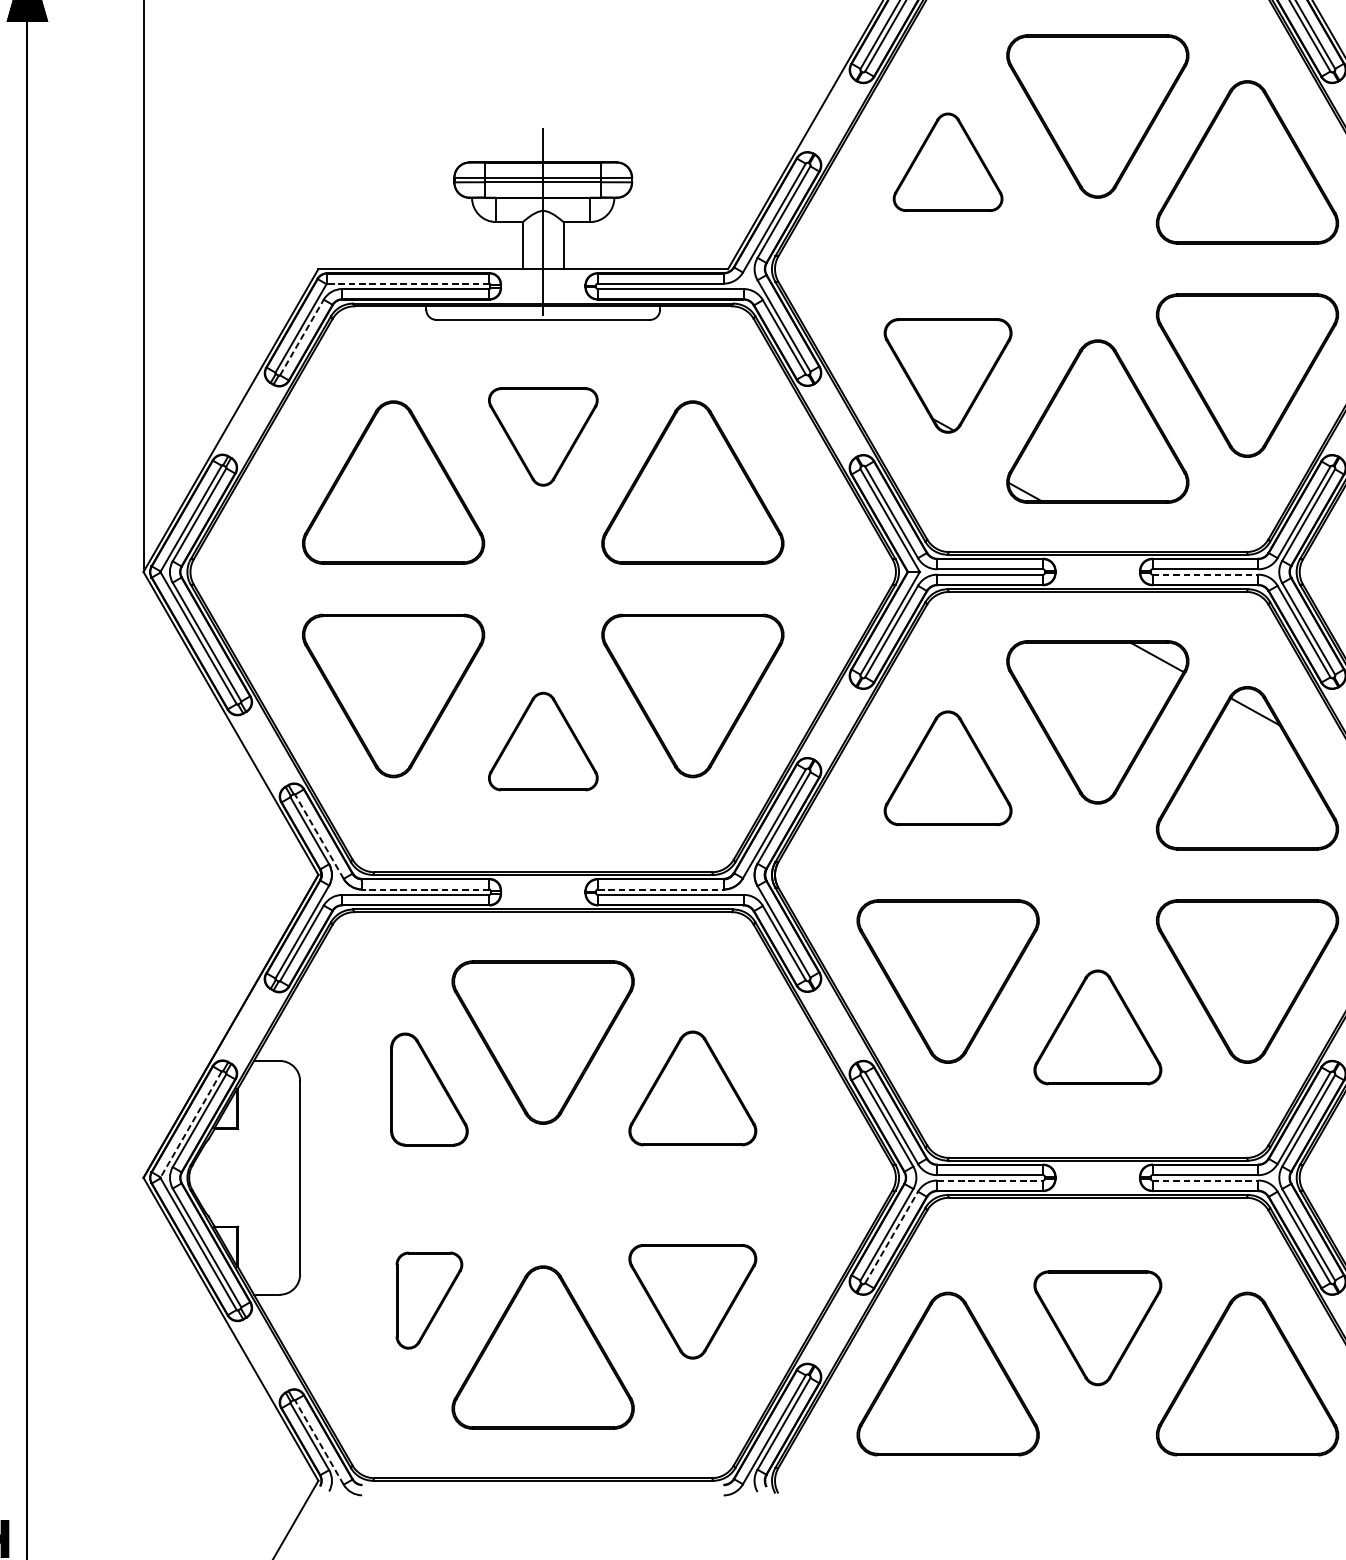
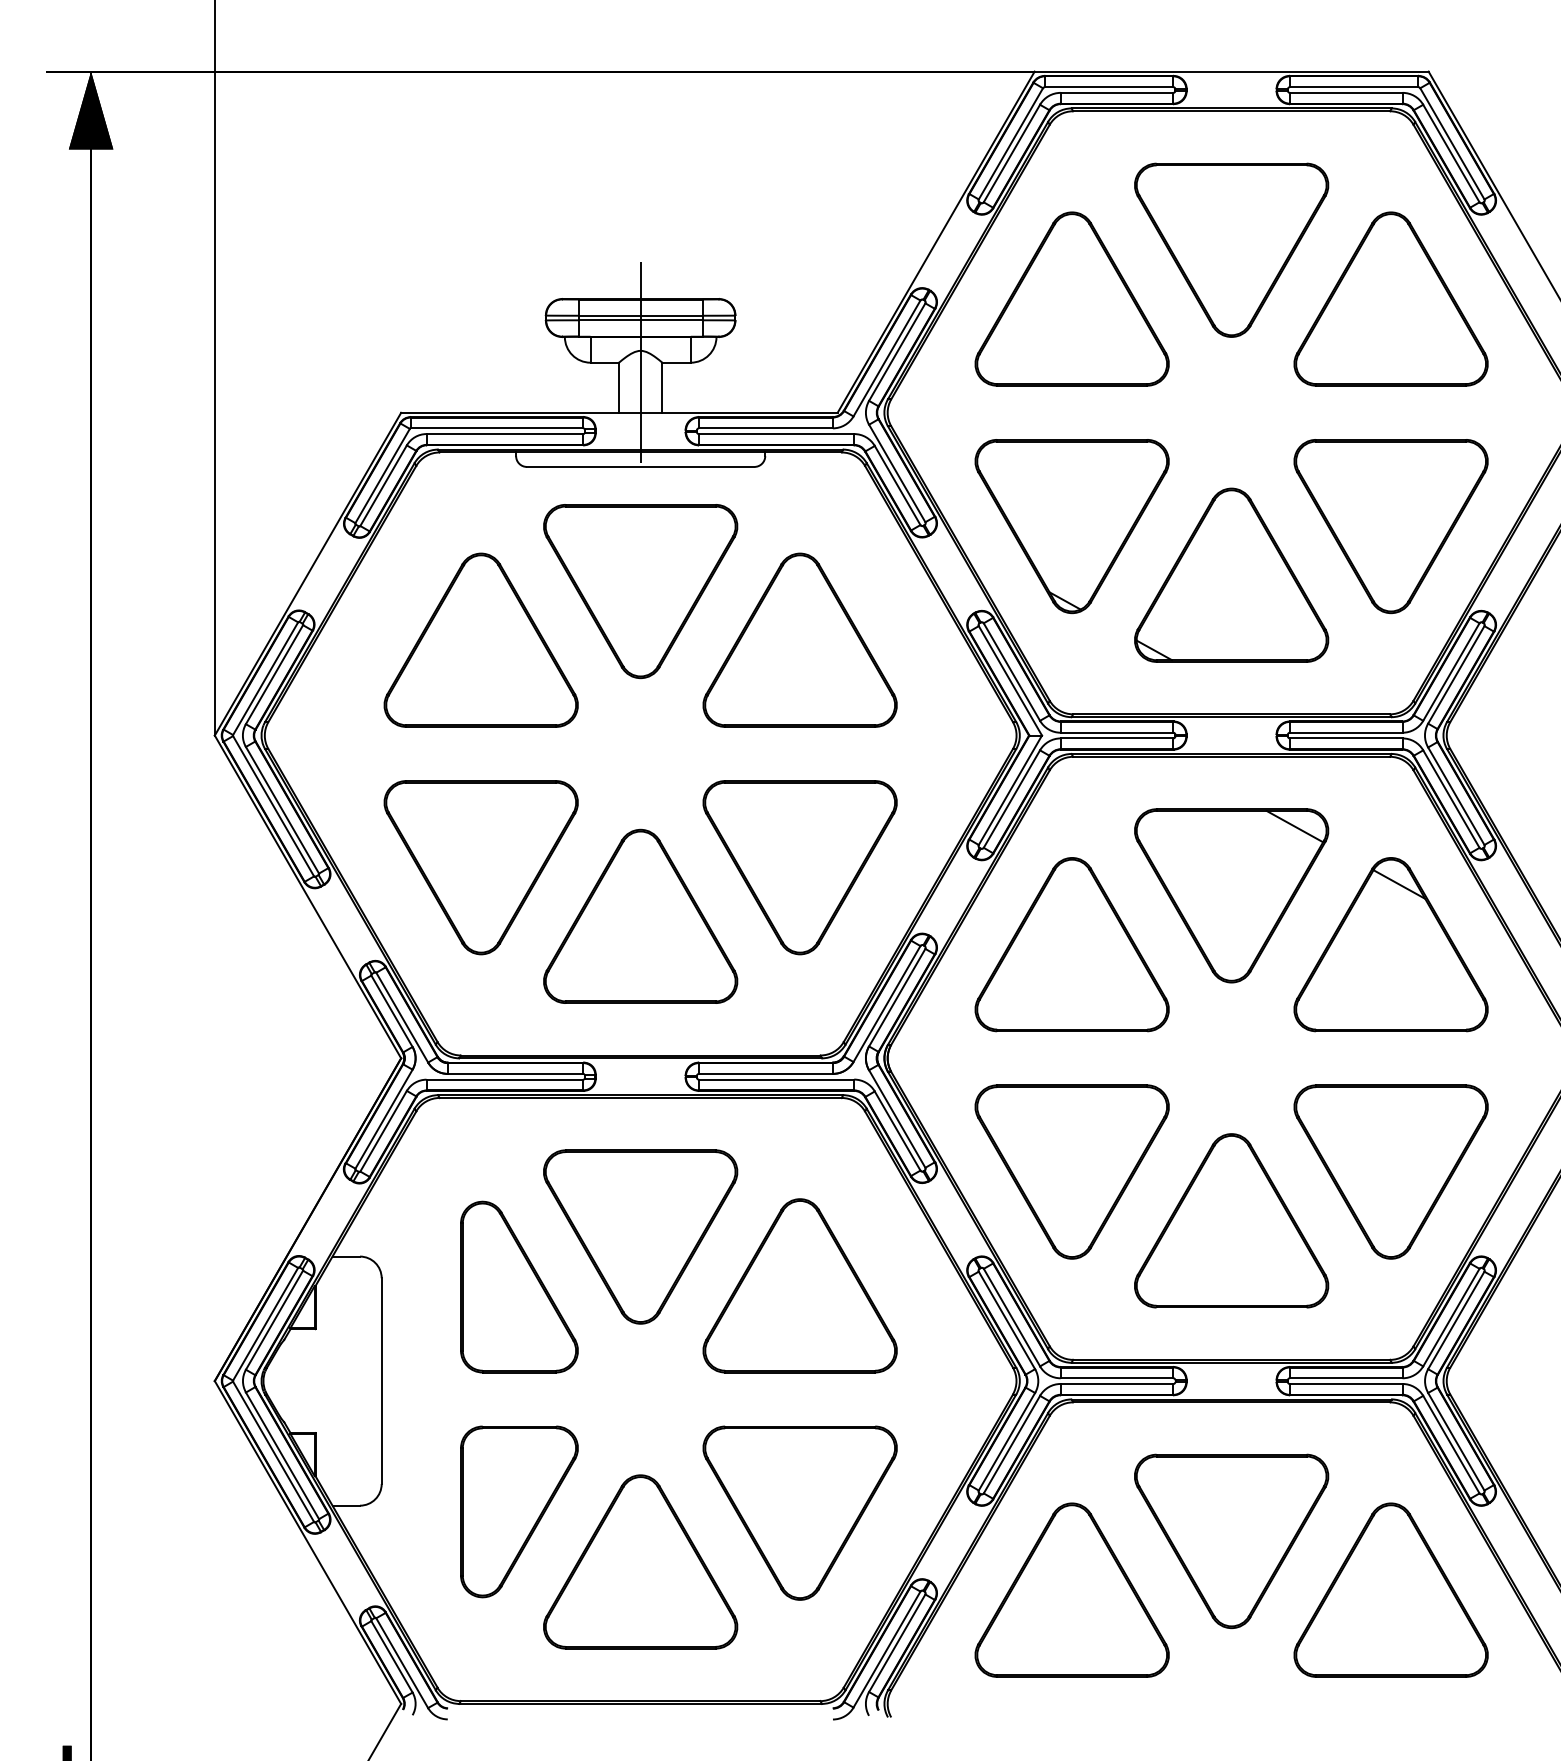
part: (947, 161) -> (1071, 298), size x1.67
line: (407, 283) -> (496, 428), dashed -> solid
line: (301, 337) -> (383, 485), dashed -> solid
part: (947, 375) -> (1071, 526), size x1.43
part: (543, 436) -> (640, 591), size x1.67
line: (1205, 574) -> (1346, 738), dashed -> solid
part: (543, 740) -> (640, 915), size x1.67
part: (947, 768) -> (1071, 944), size x1.43
line: (319, 836) -> (402, 1017), dashed -> solid
line: (425, 889) -> (515, 1073), dashed -> solid
line: (660, 889) -> (765, 1073), dashed -> solid
part: (1097, 1027) -> (1231, 1220), size x1.43
part: (692, 1088) -> (799, 1285), size x1.43
part: (429, 1089) -> (519, 1286), size x1.43
line: (191, 1124) -> (265, 1324), dashed -> solid
line: (990, 1180) -> (1117, 1383), dashed -> solid
line: (1205, 1180) -> (1346, 1383), dashed -> solid
line: (892, 1237) -> (1012, 1444), dashed -> solid
part: (429, 1300) -> (519, 1511), size x1.67
part: (692, 1301) -> (799, 1512), size x1.43
part: (1097, 1328) -> (1231, 1541), size x1.43
line: (319, 1442) -> (402, 1663), dashed -> solid

